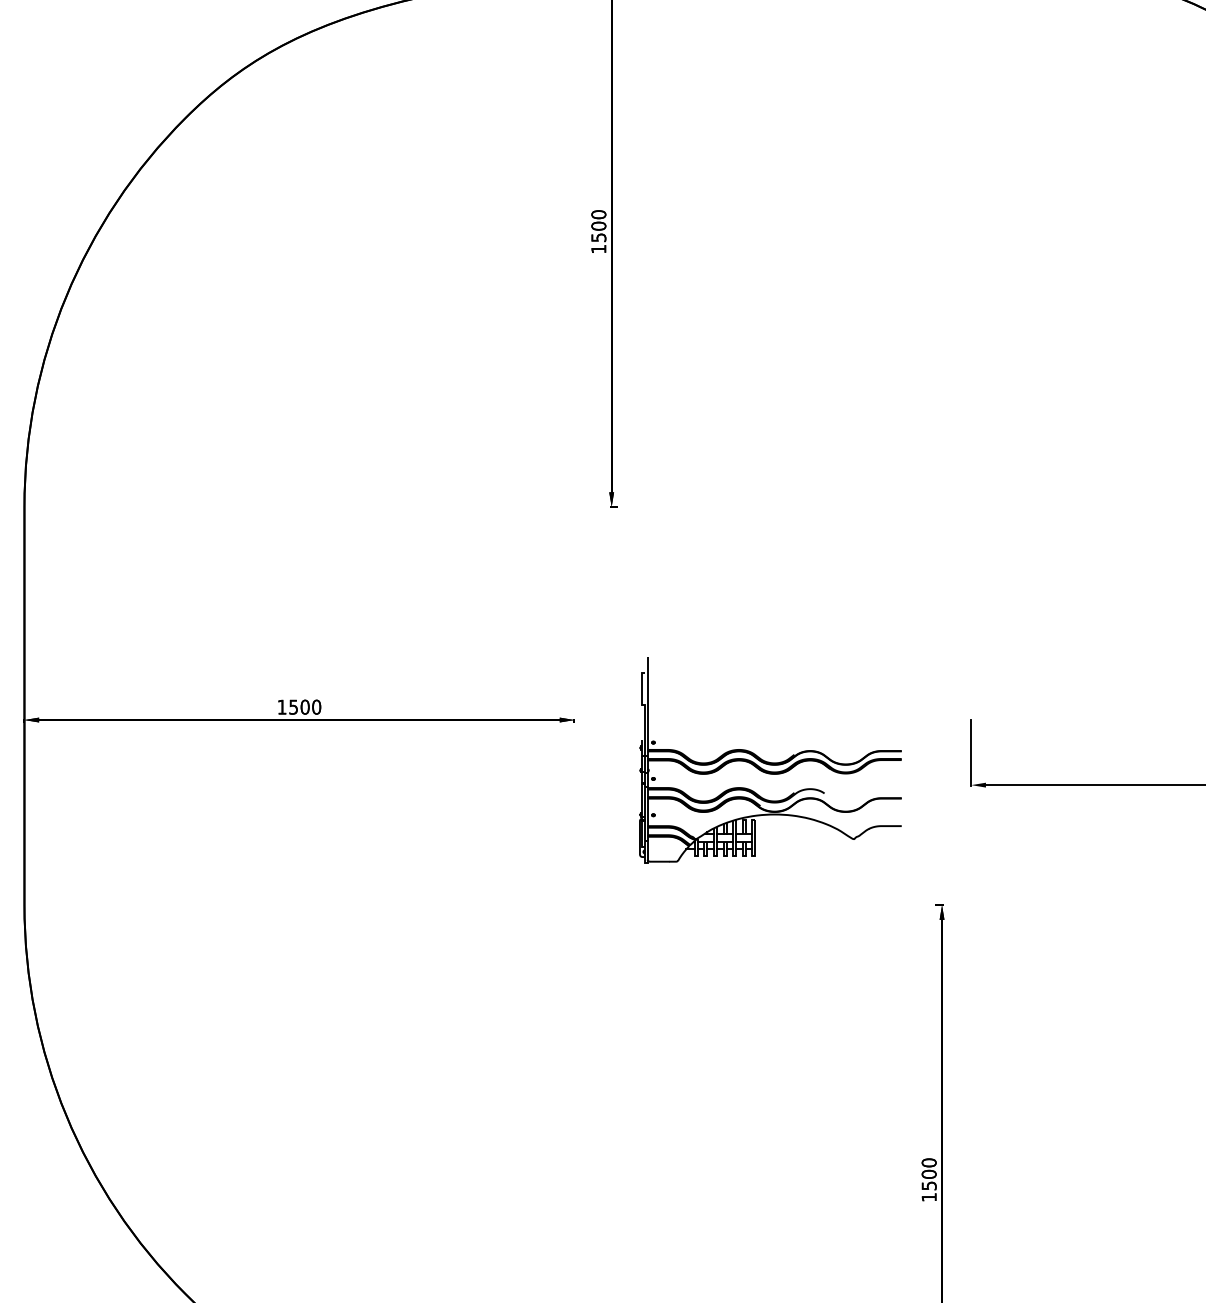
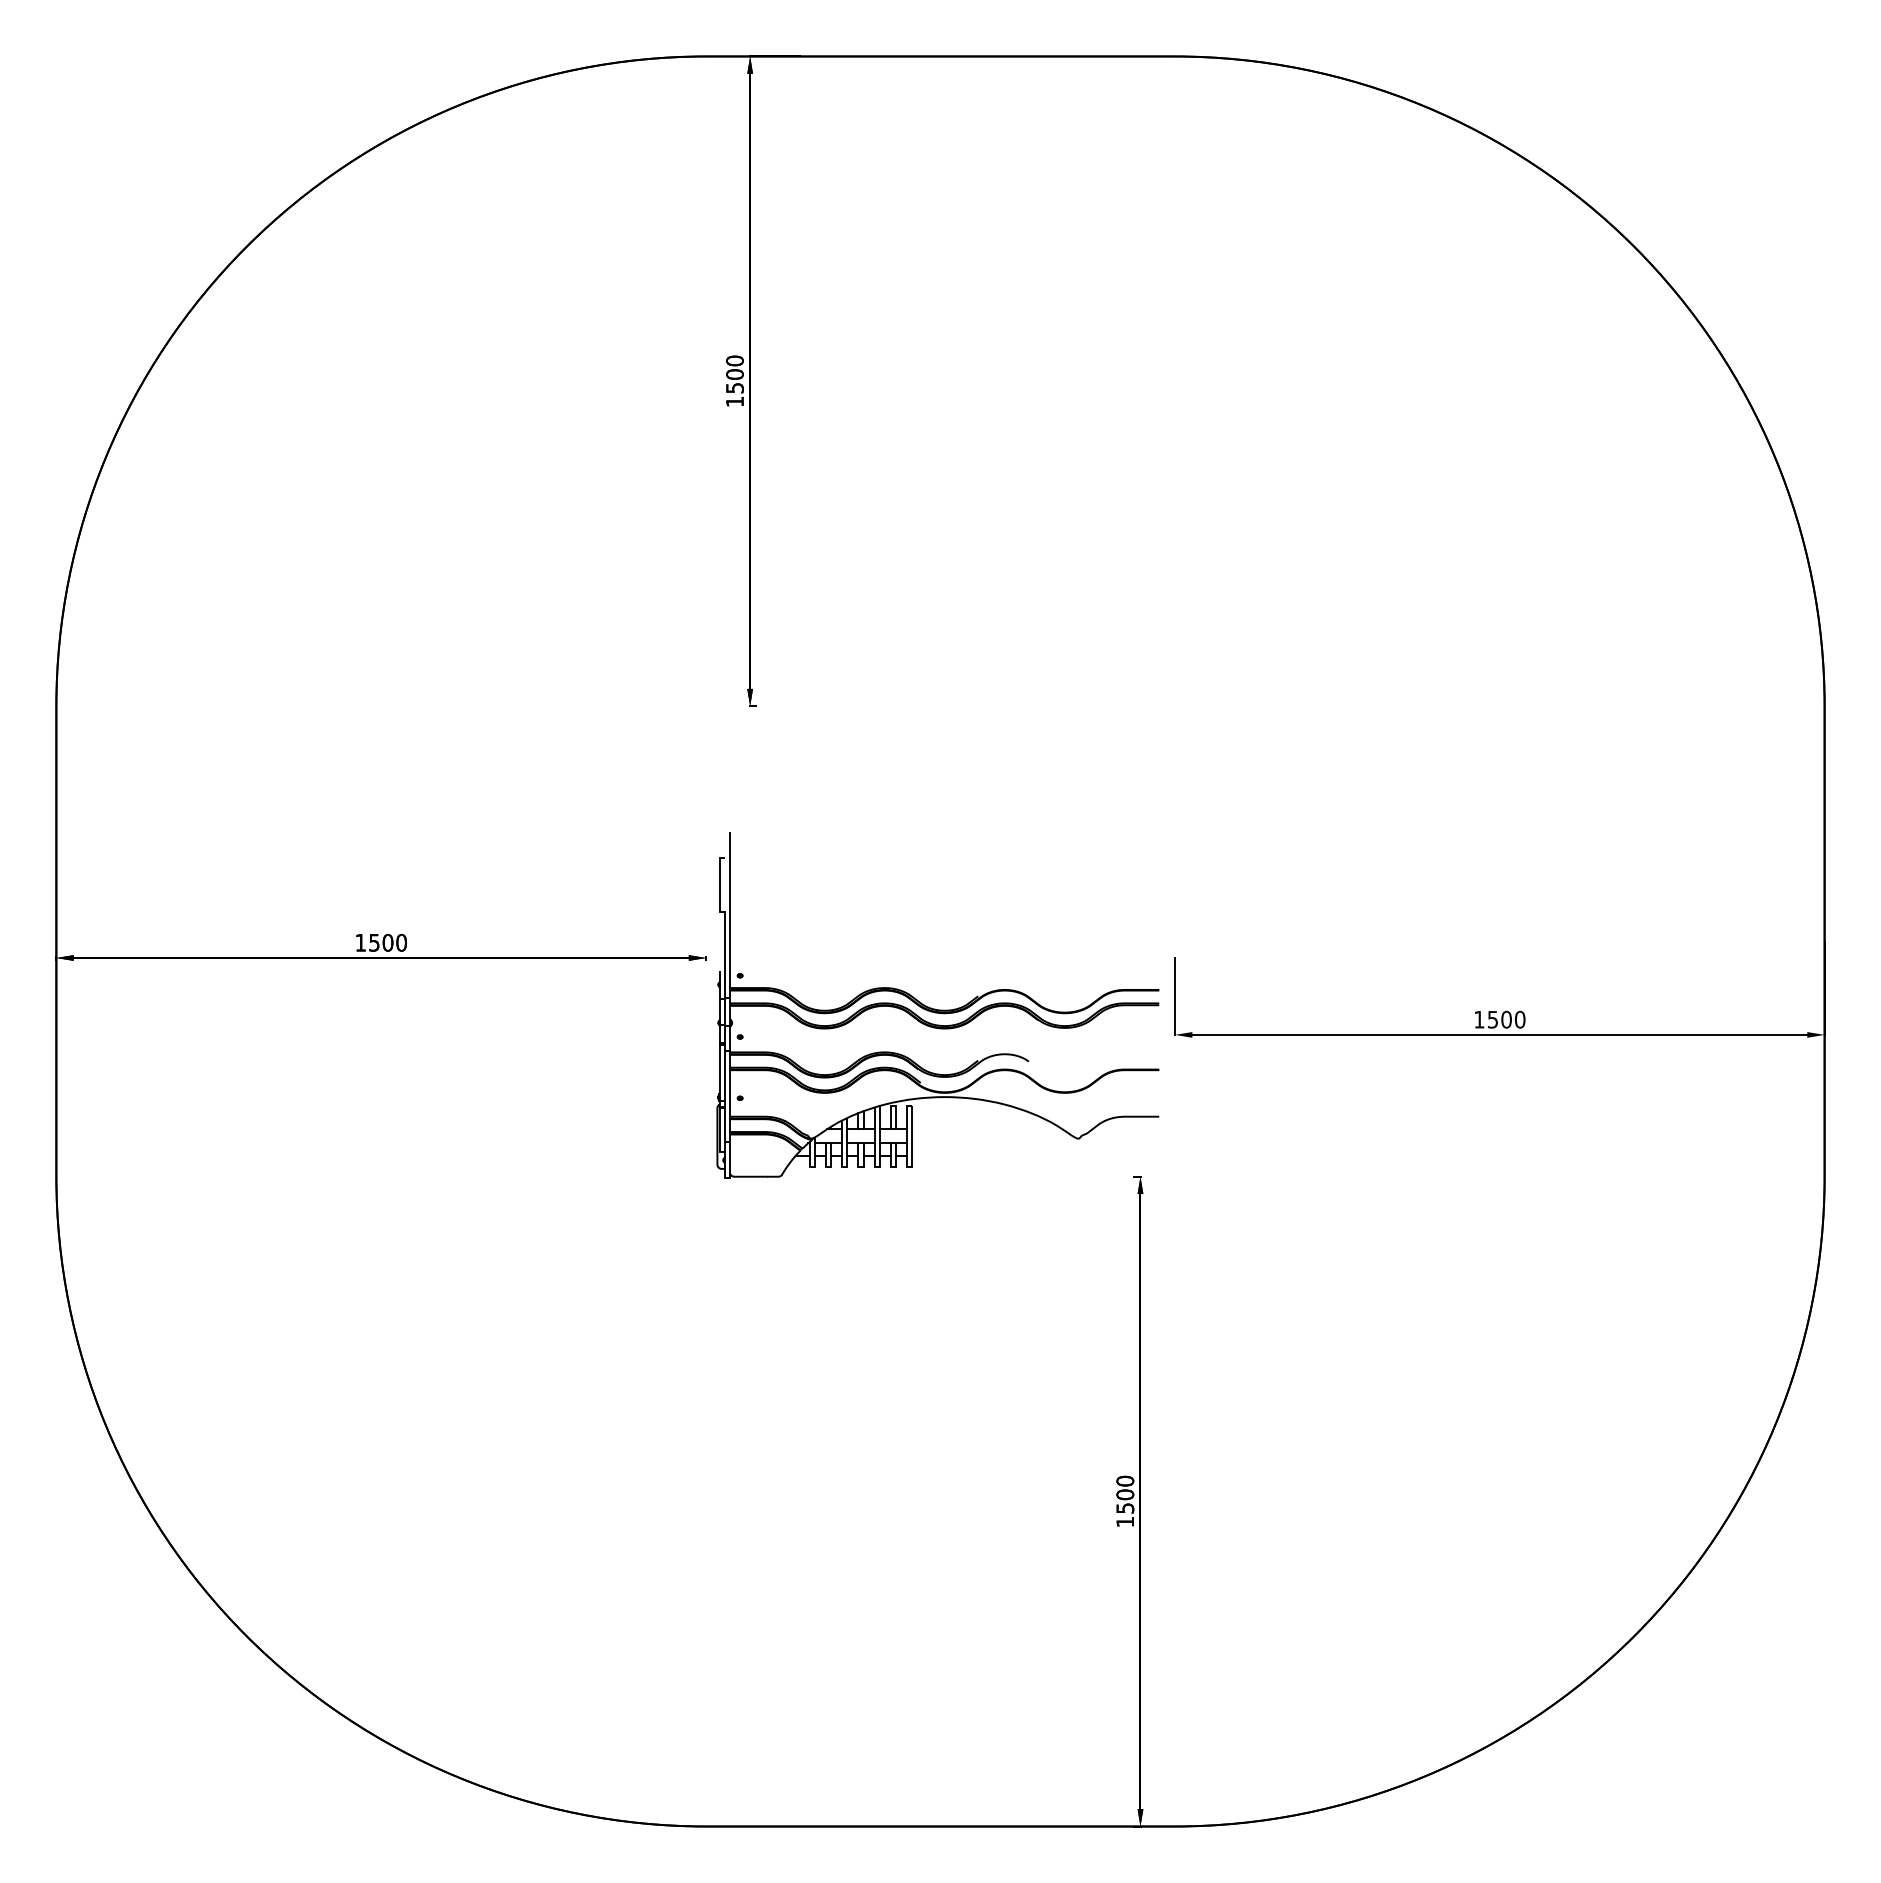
part: (770, 760) -> (937, 1005), size x1.43

